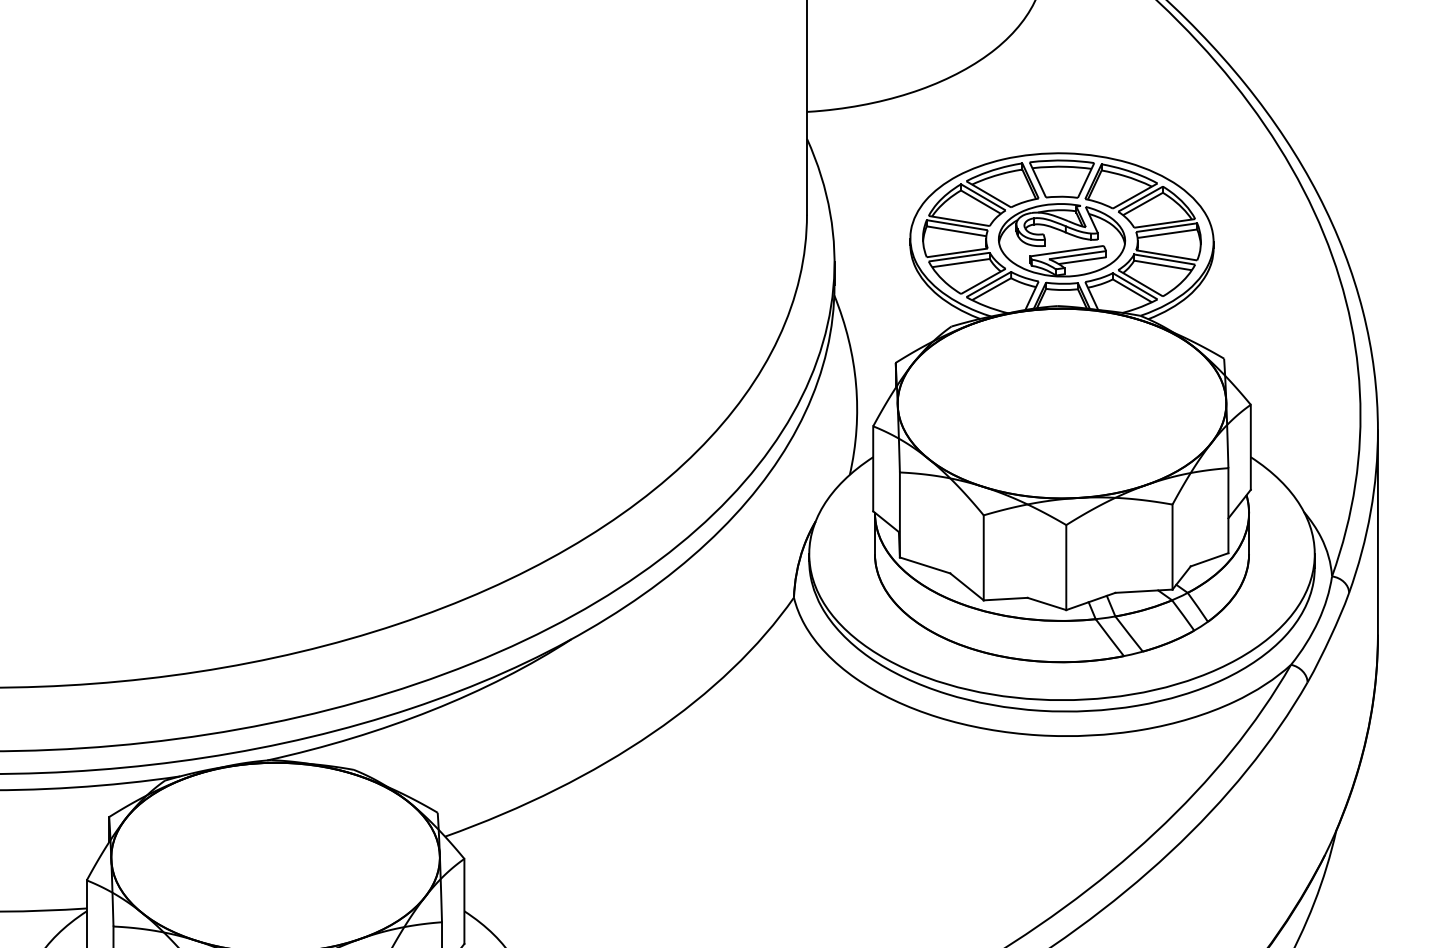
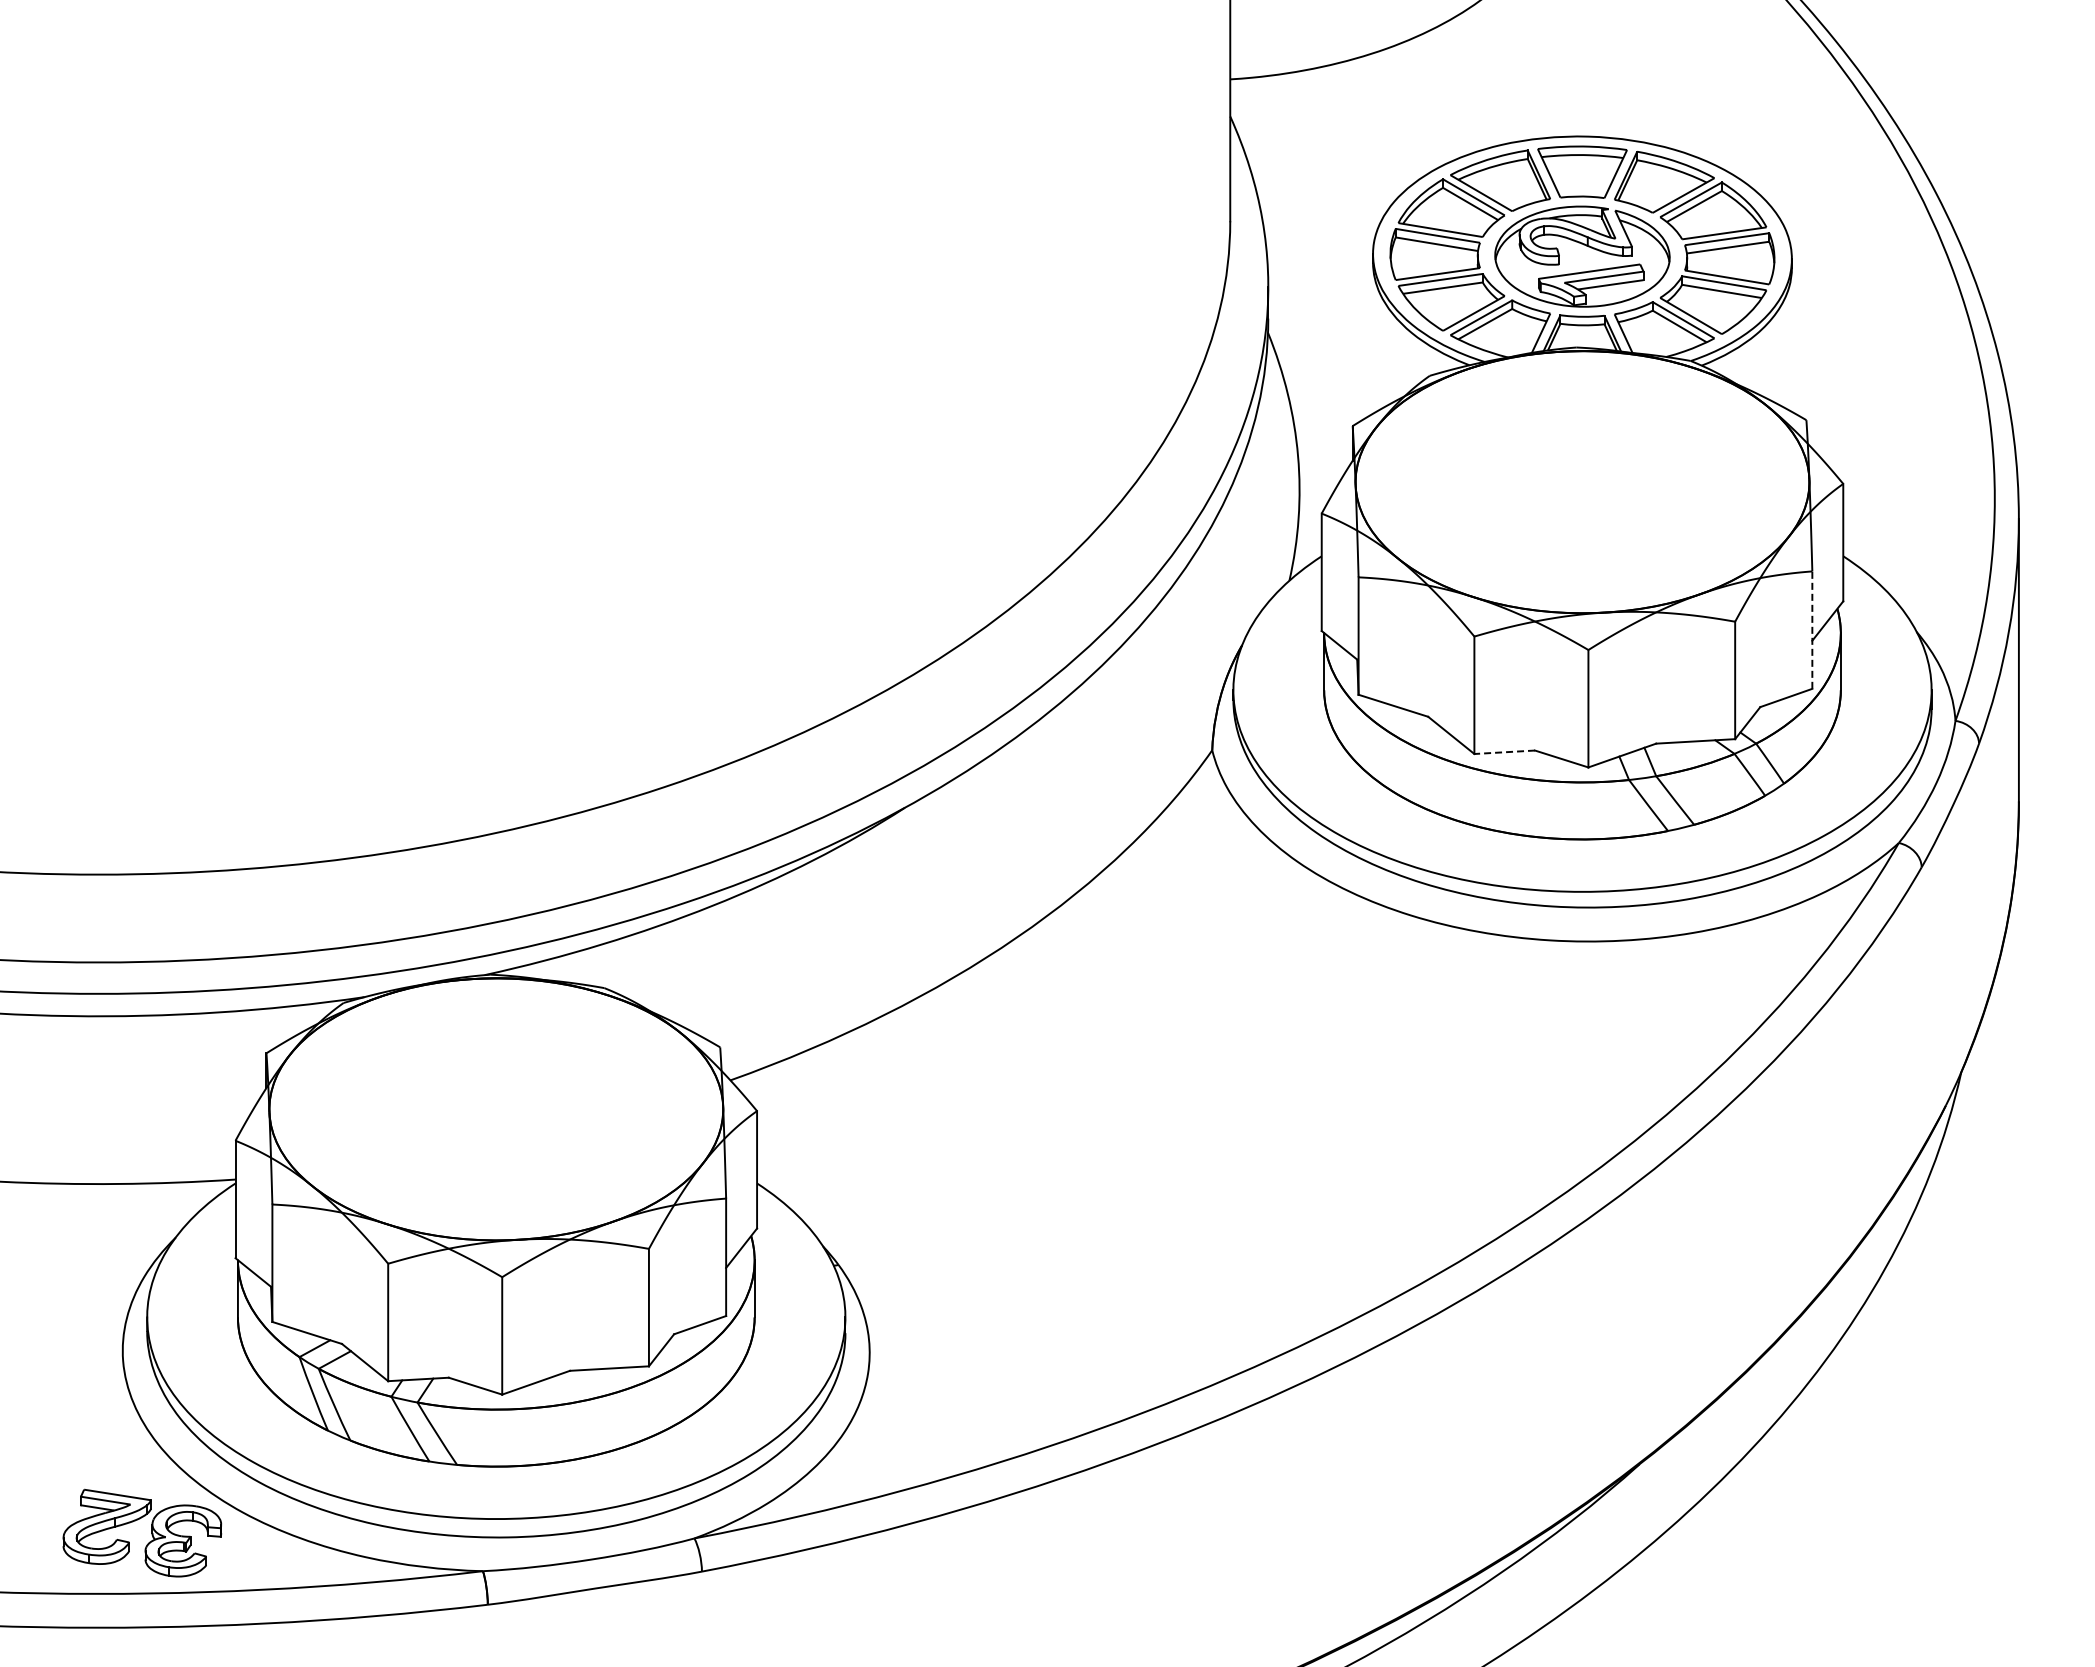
line: (1228, 510) -> (1812, 630), solid -> dashed
line: (1005, 599) -> (1504, 752), solid -> dashed

